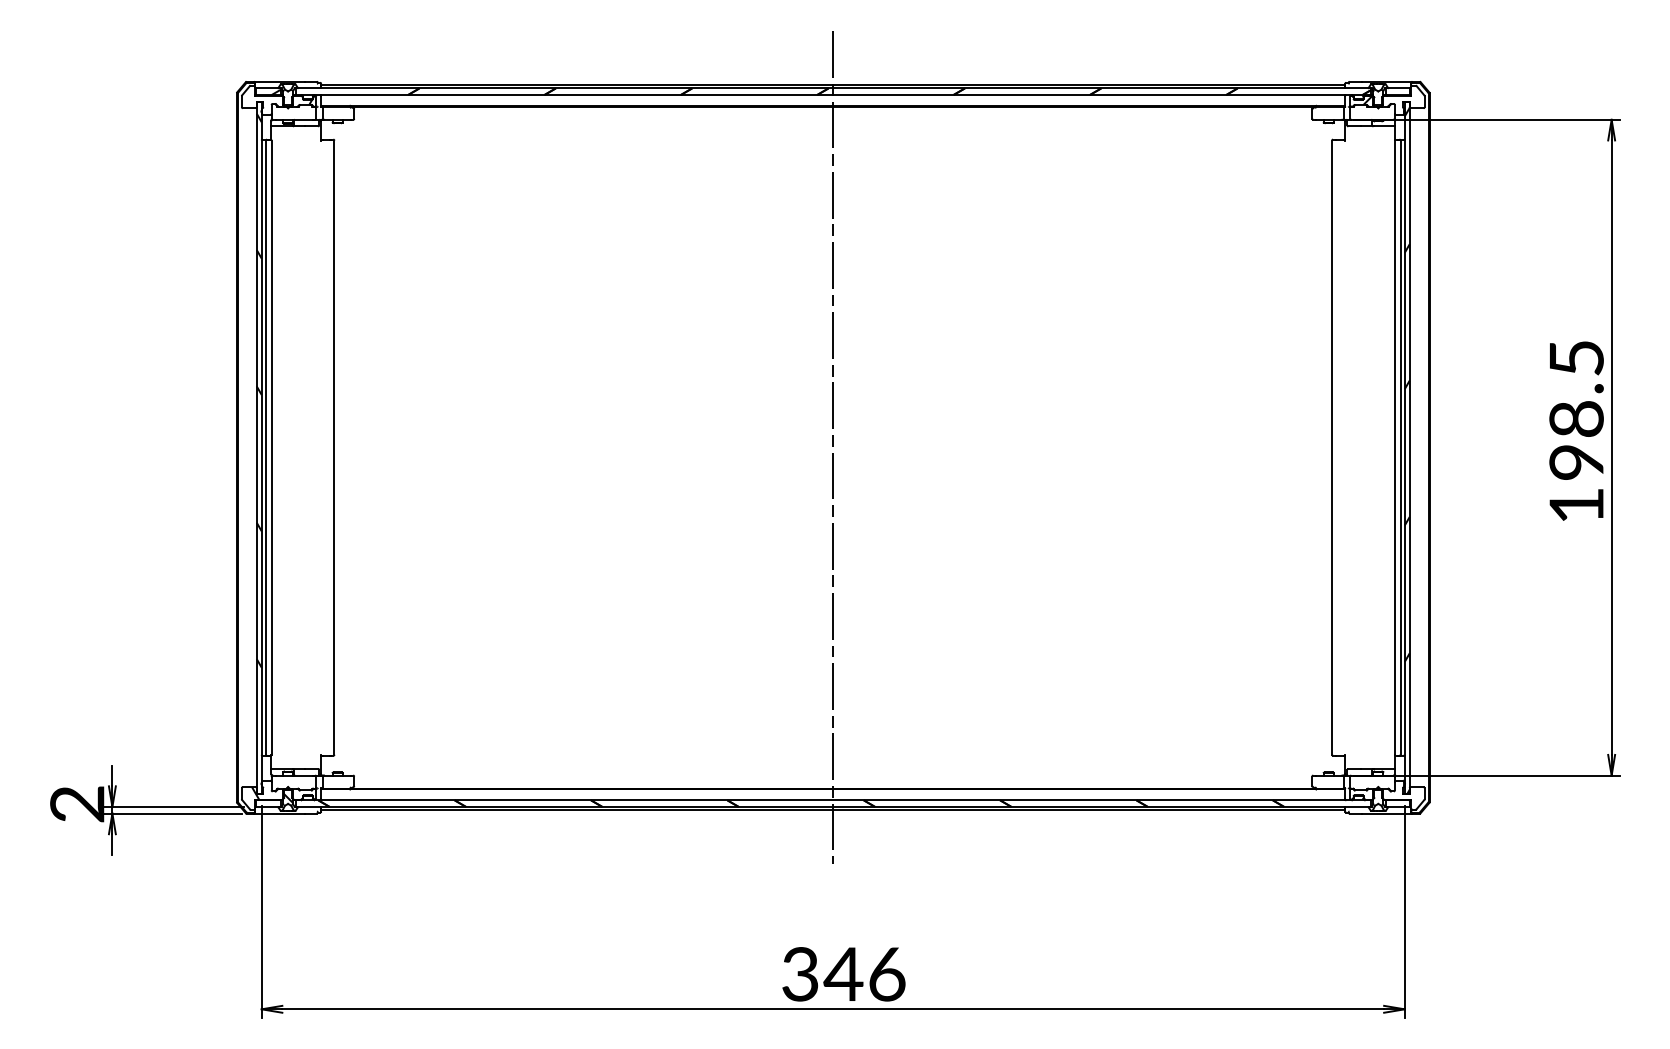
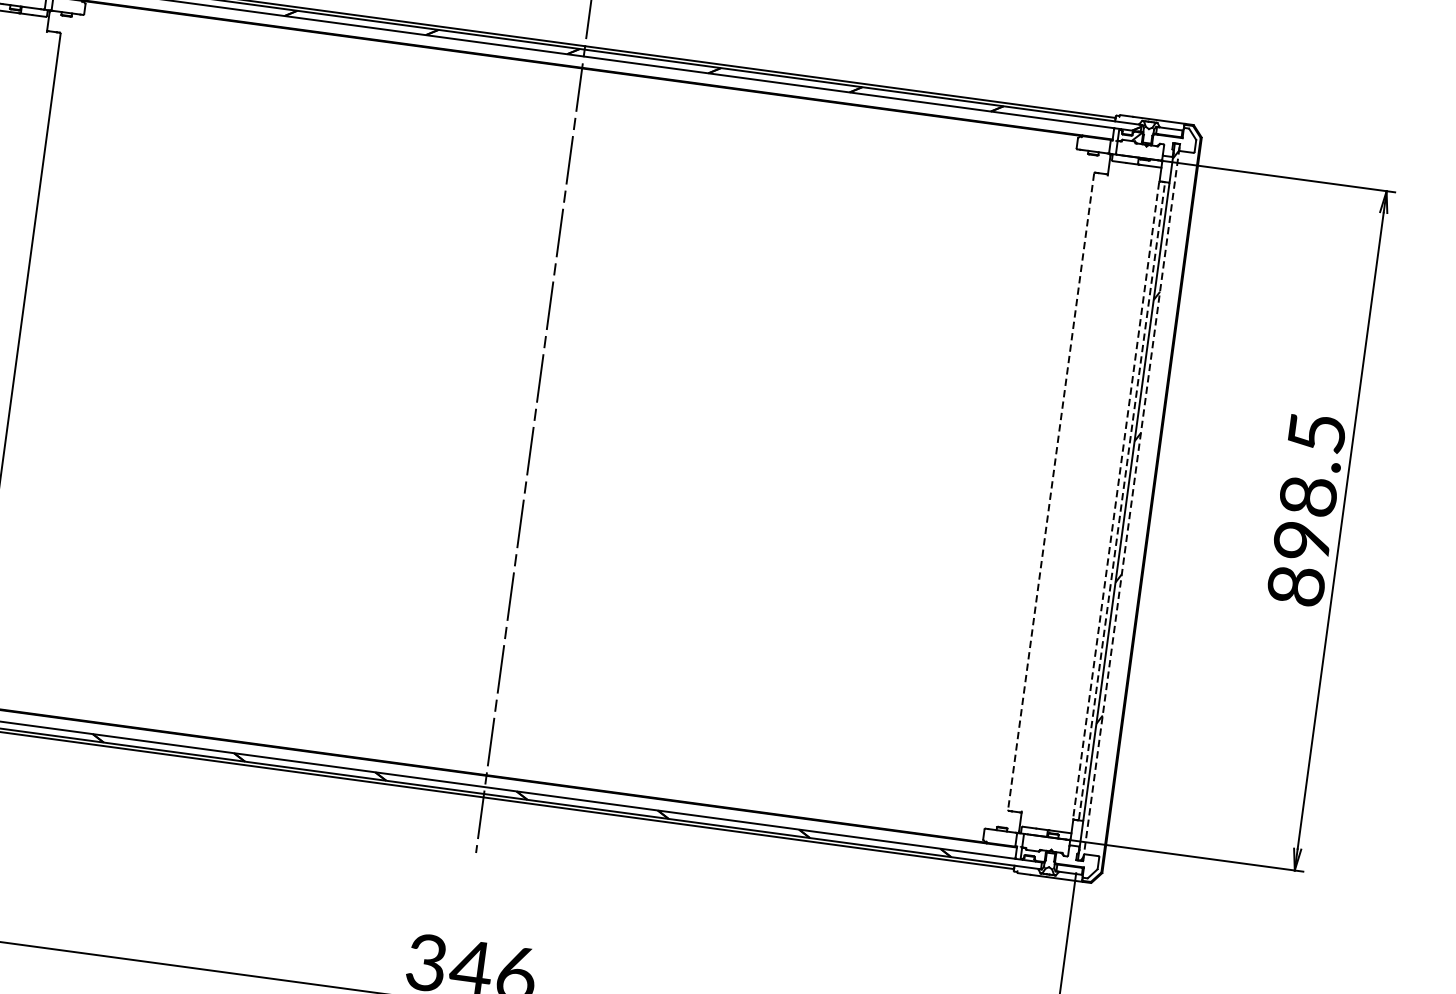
line: (1400, 447) -> (1122, 501), solid -> dashed
line: (1409, 447) -> (1131, 502), solid -> dashed
line: (1332, 448) -> (1051, 492), solid -> dashed
line: (1394, 448) -> (1115, 501), solid -> dashed
text: (1576, 505) -> (1296, 585), 198.5 -> 898.5

